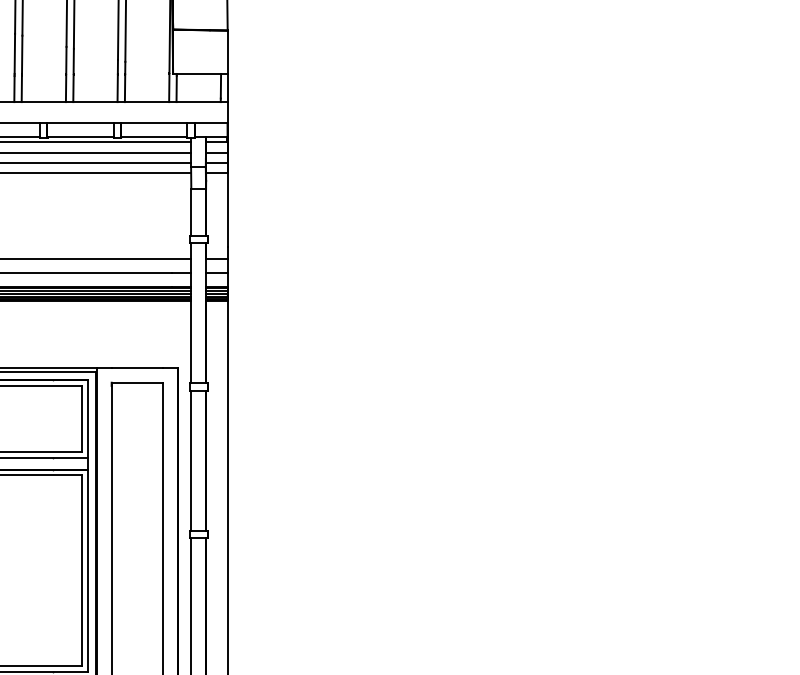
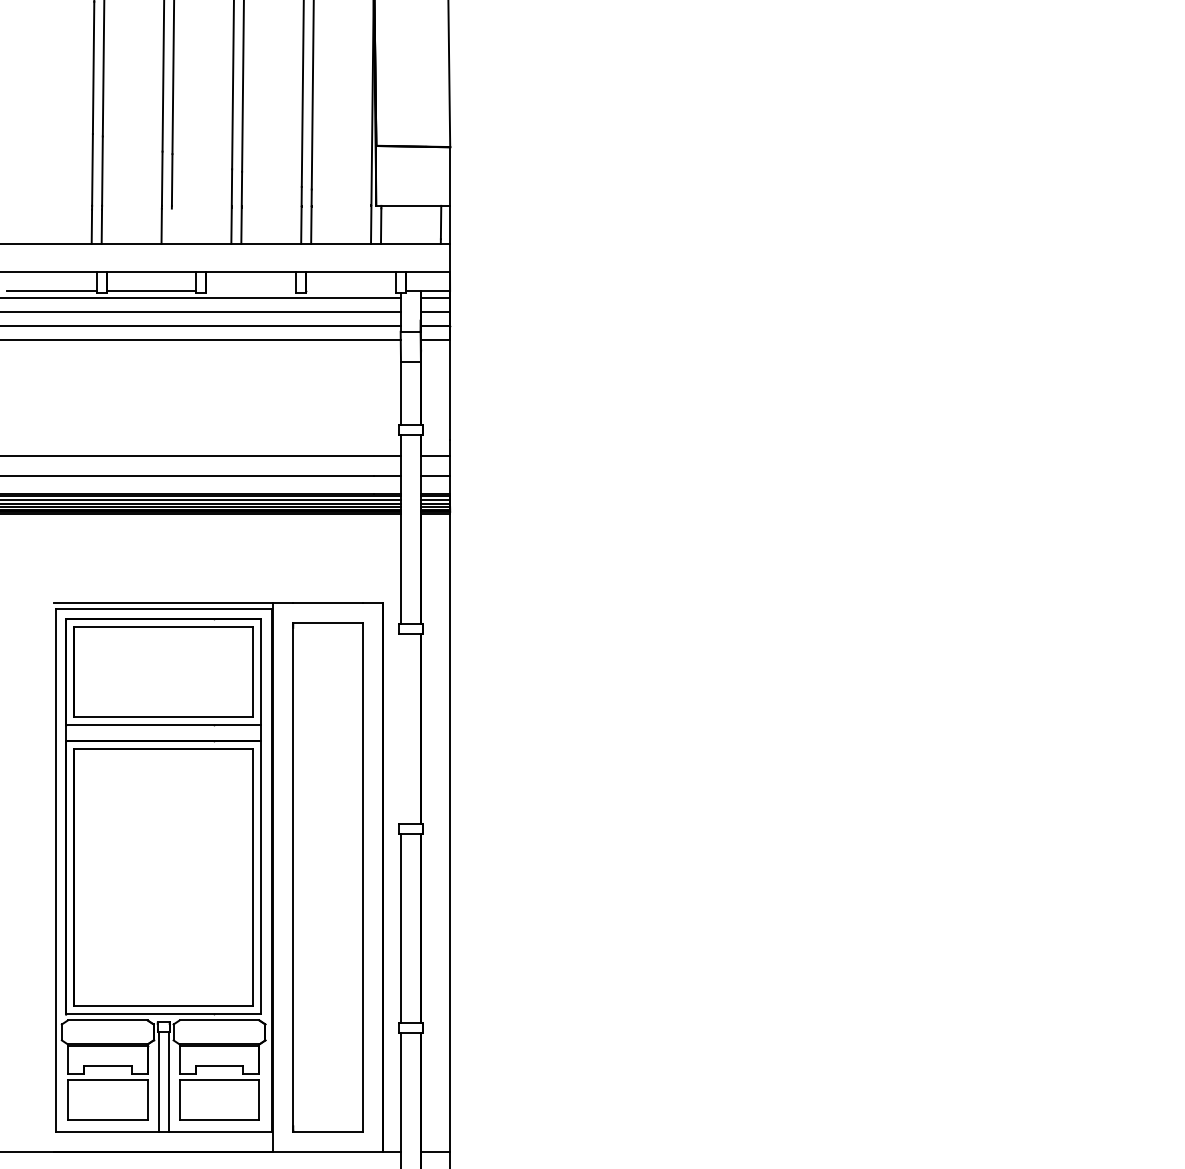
line: (21, 88) -> (171, 225), removed
line: (80, 136) -> (251, 290), removed
line: (153, 136) -> (350, 290), removed
line: (191, 460) -> (401, 728), removed

